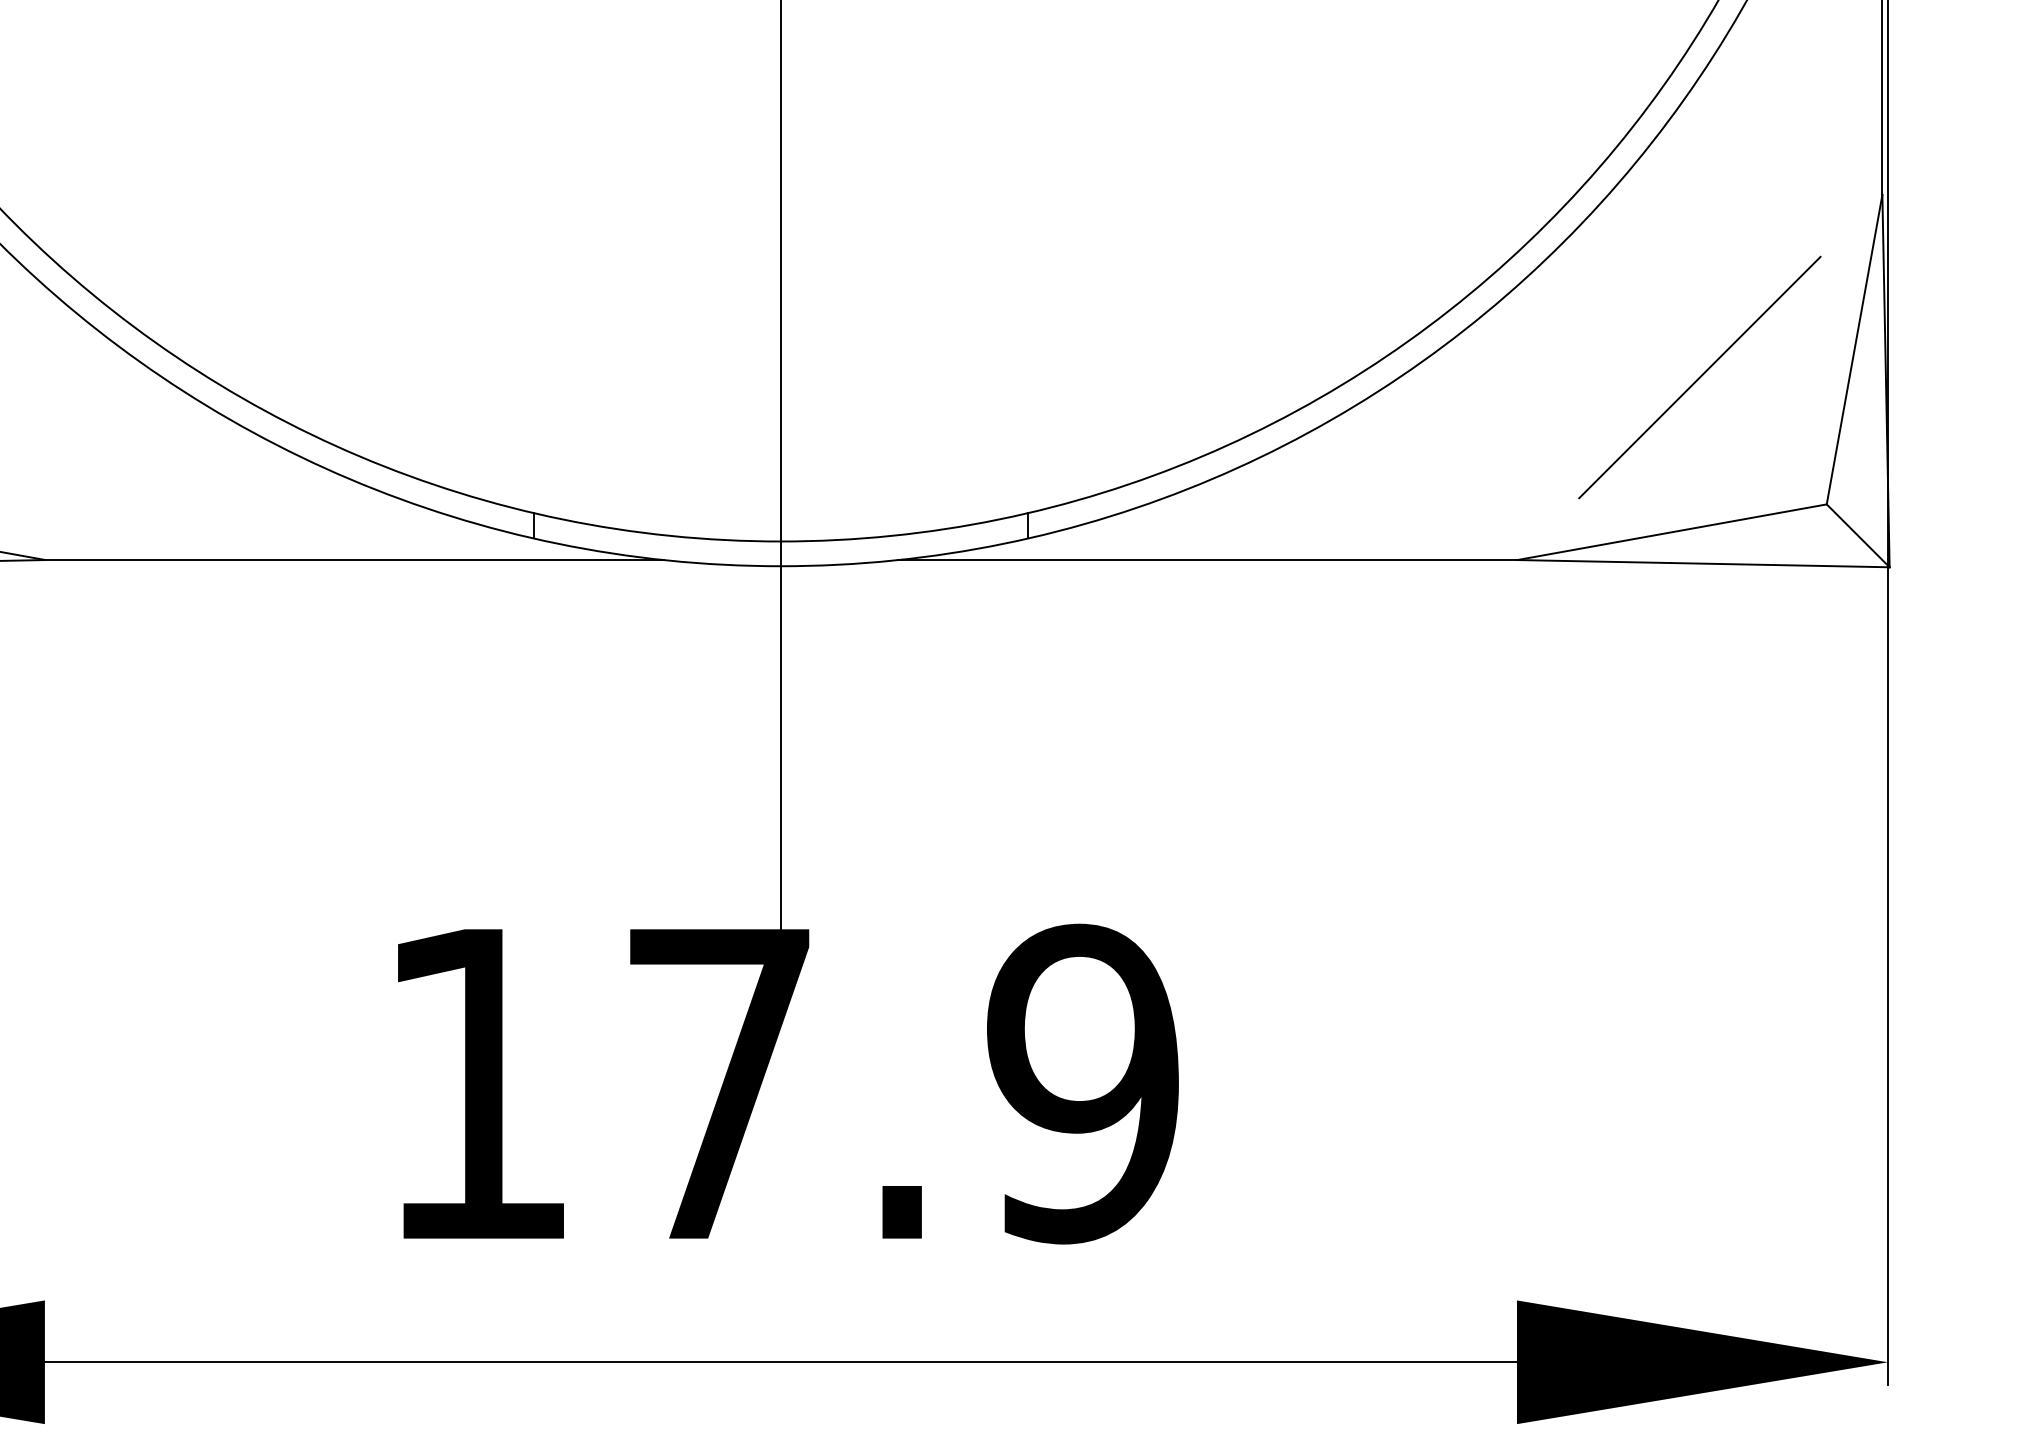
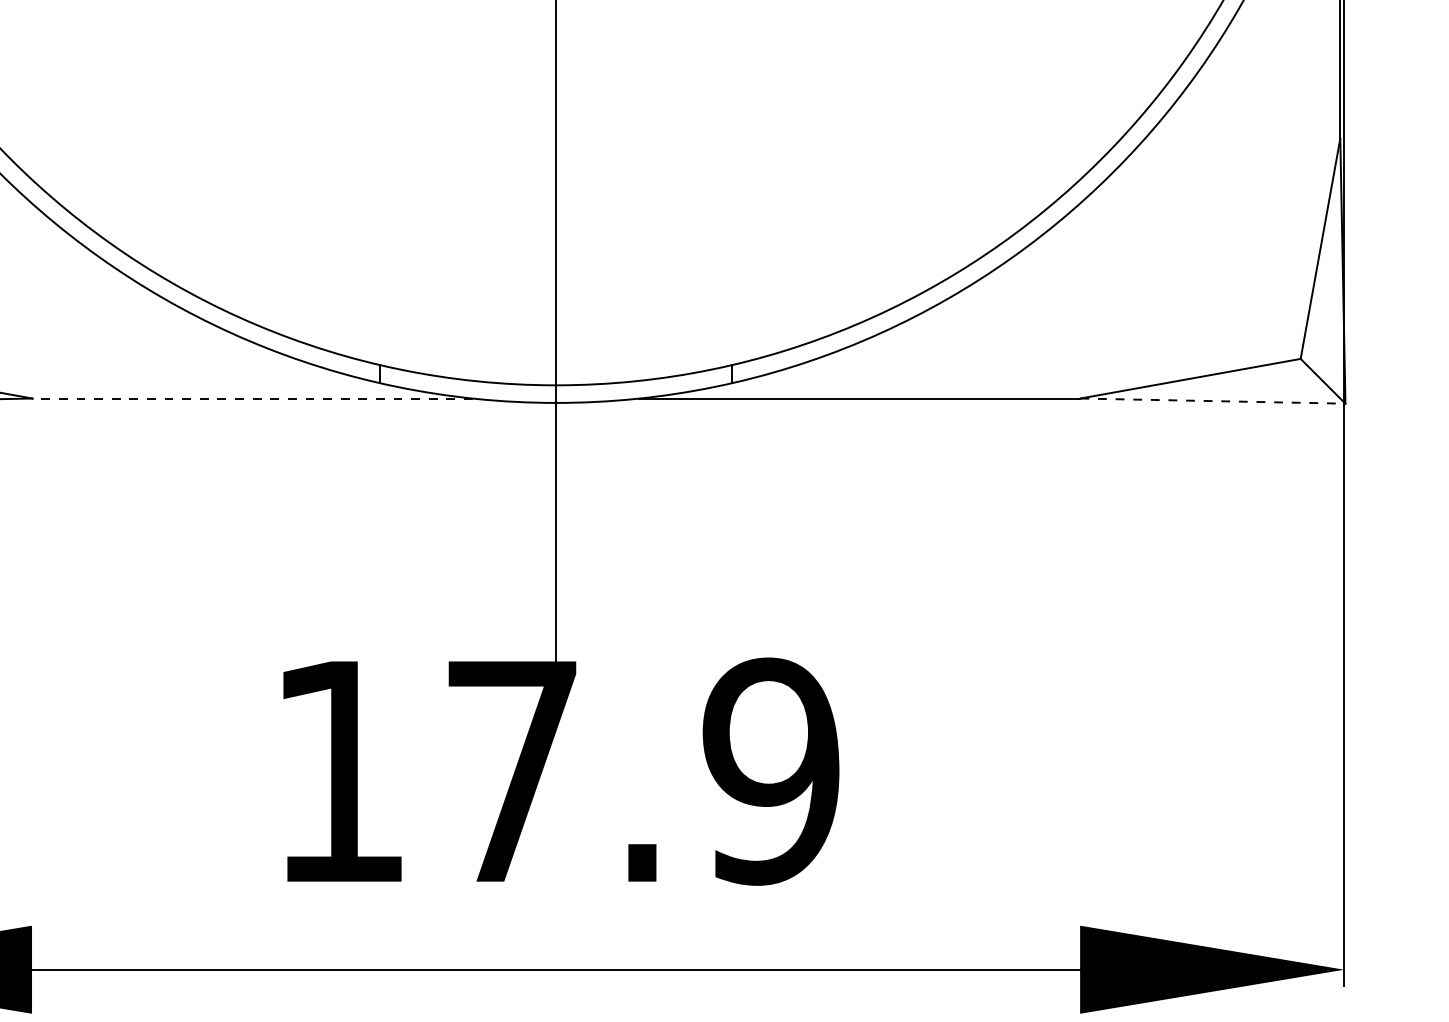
line: (1699, 377) -> (1210, 268), removed
line: (354, 560) -> (252, 398), solid -> dashed
line: (1704, 563) -> (1213, 400), solid -> dashed

